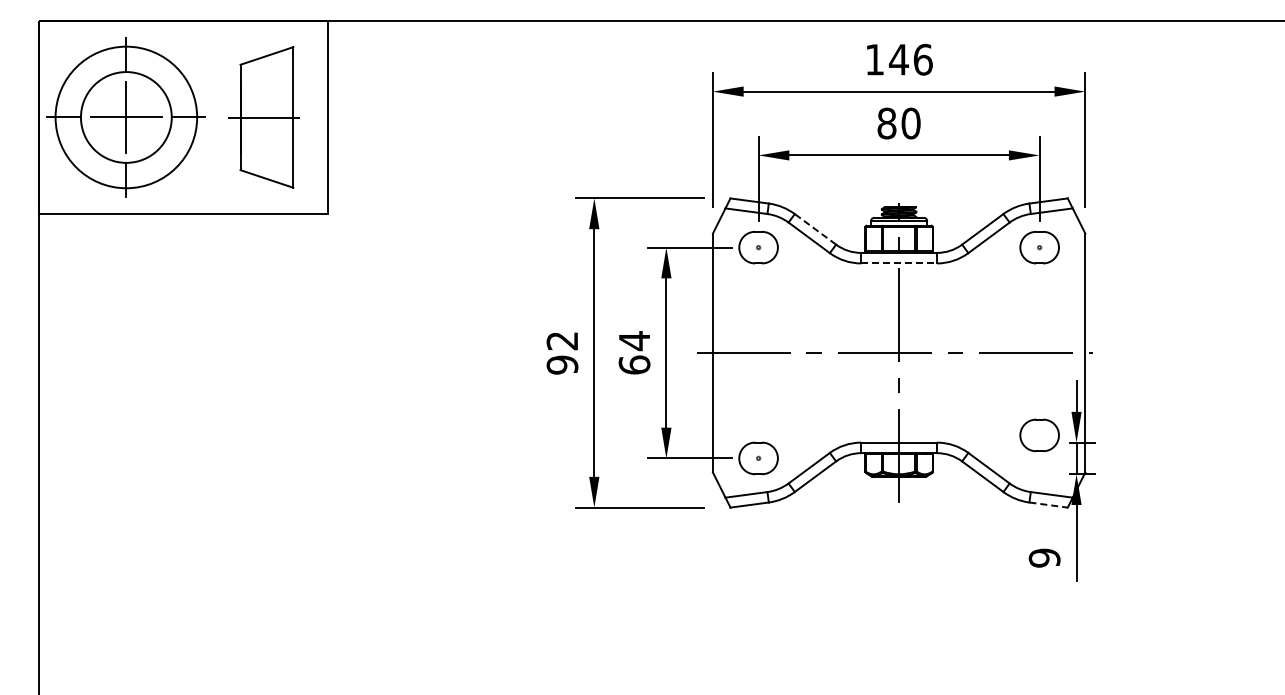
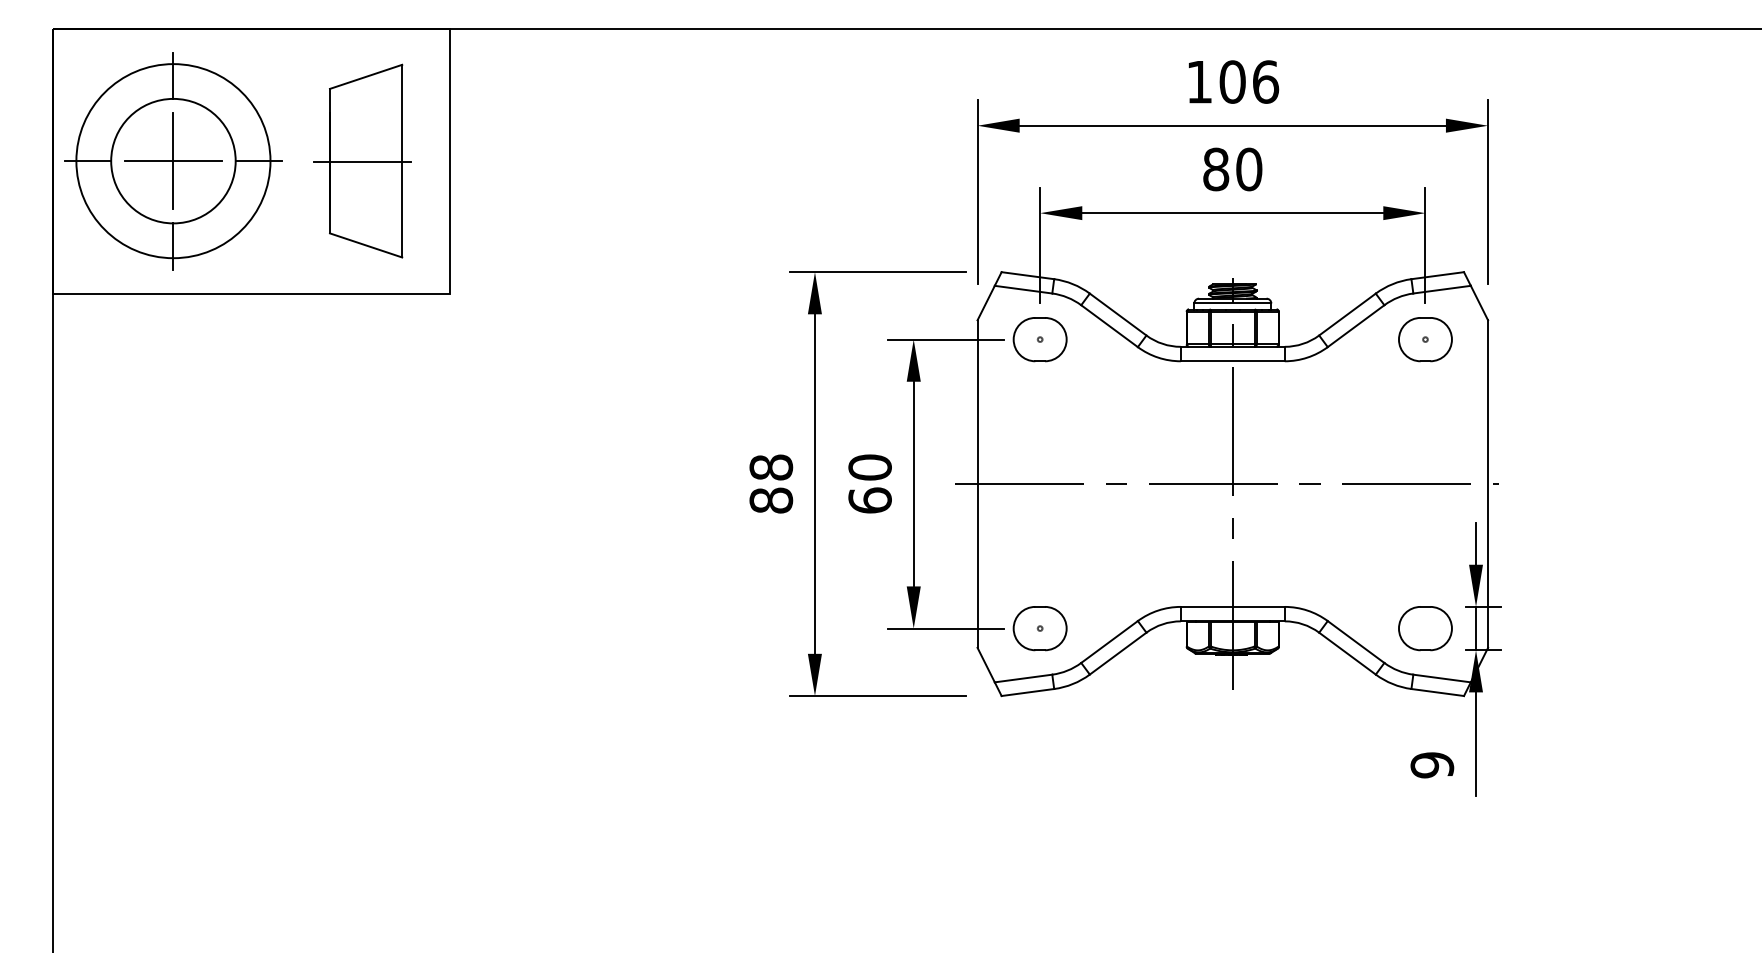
text: (898, 59) -> (1231, 81), 146 -> 106
line: (815, 229) -> (1118, 314), dashed -> solid
line: (899, 263) -> (1233, 361), dashed -> solid
text: (634, 341) -> (870, 468), 64 -> 60
text: (562, 352) -> (771, 483), 92 -> 88
part: (1039, 435) -> (1425, 628), moved
line: (1049, 505) -> (1438, 693), dashed -> solid

